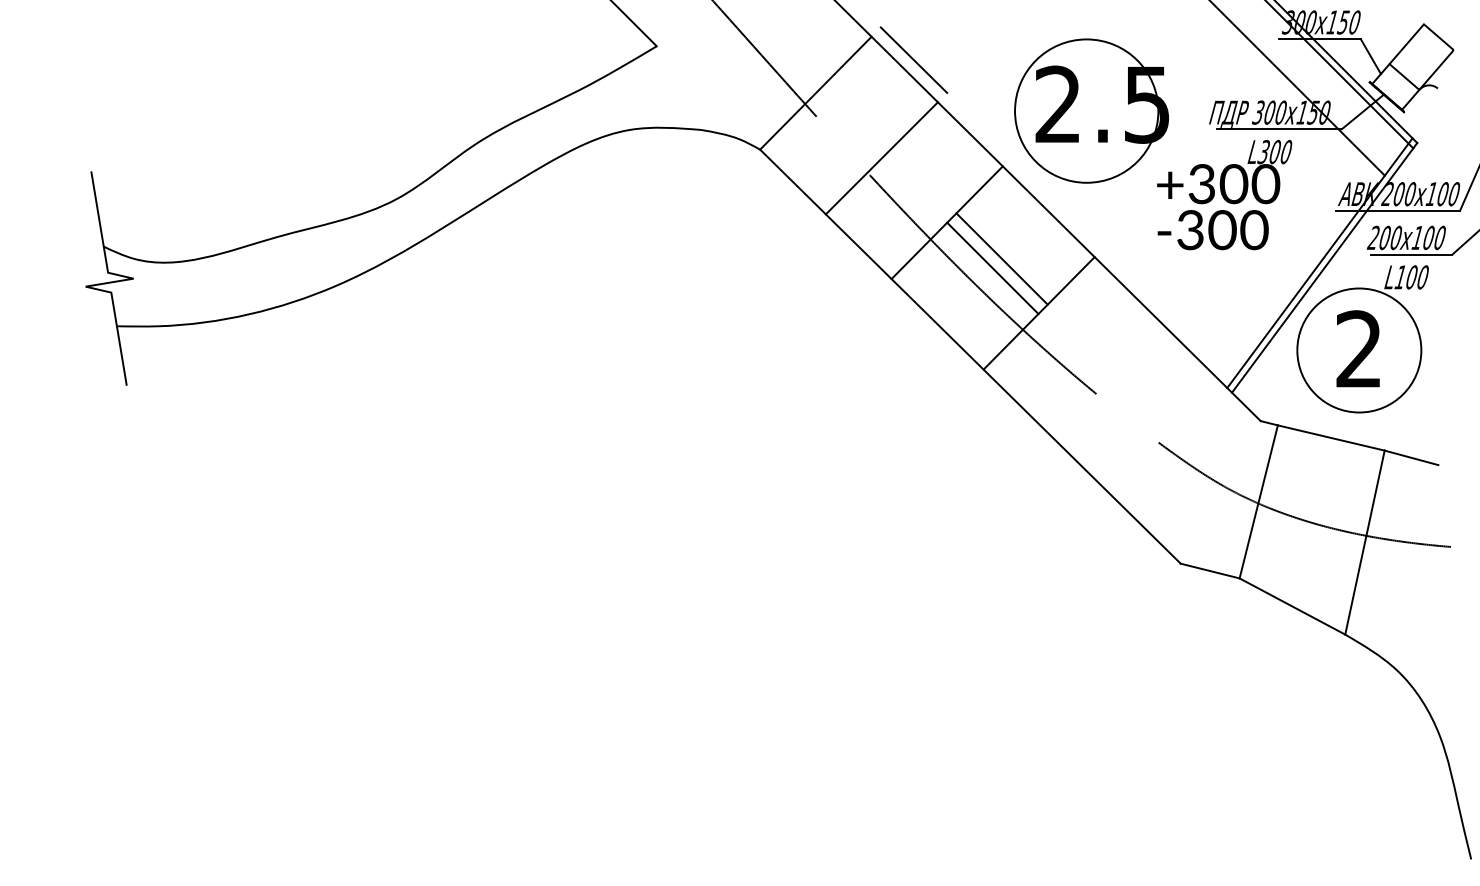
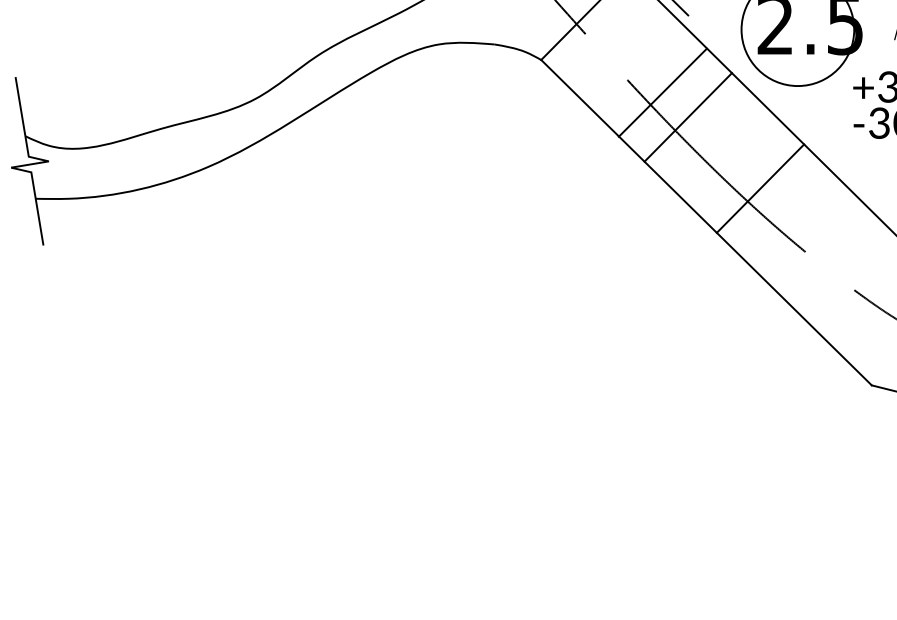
line: (881, 158) -> (662, 92), moved
line: (1001, 258) -> (730, 145), removed
line: (992, 268) -> (723, 153), removed

